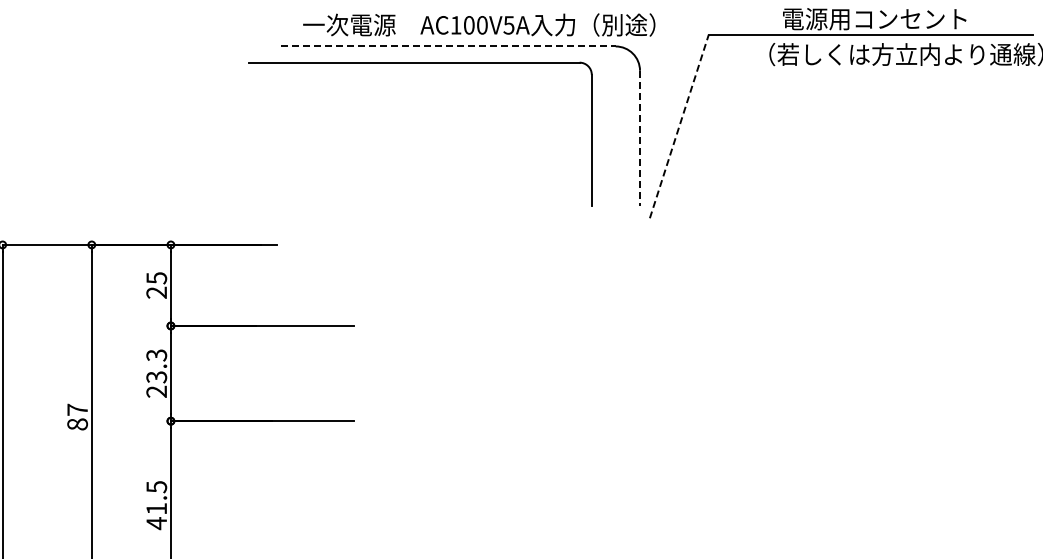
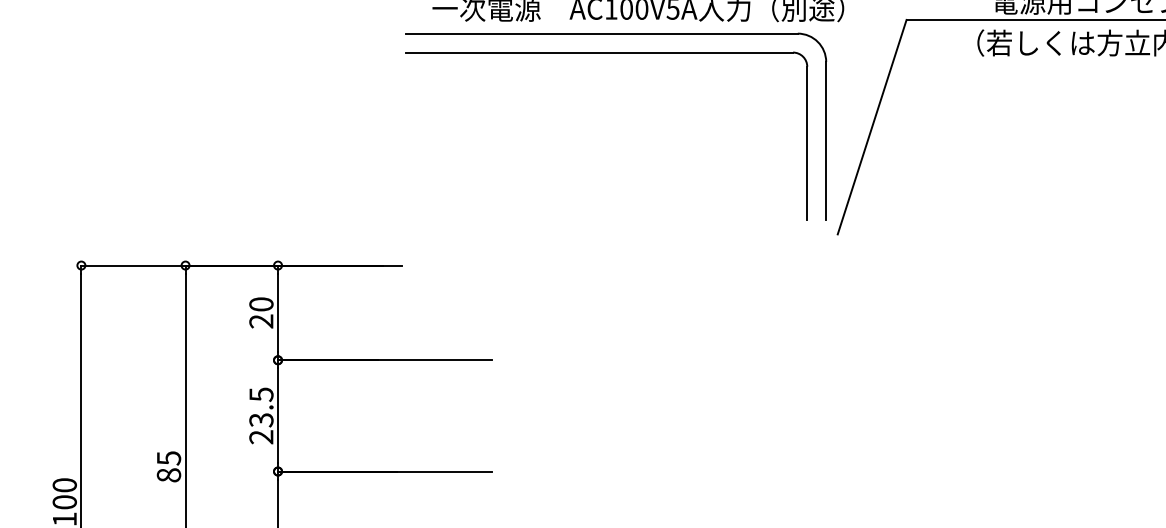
line: (448, 46) -> (602, 33), dashed -> solid
part: (420, 63) -> (607, 53), moved
line: (679, 126) -> (872, 127), dashed -> solid
line: (640, 138) -> (826, 141), dashed -> solid
text: (156, 278) -> (261, 304), 25 -> 20
text: (156, 354) -> (261, 393), 23.3 -> 23.5
text: (77, 409) -> (168, 457), 87 -> 85

